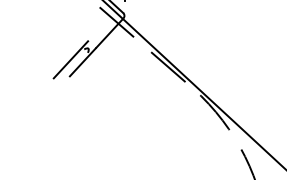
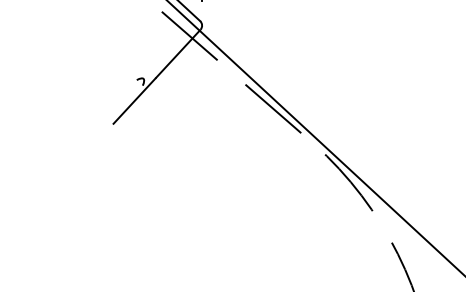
line: (70, 59) -> (114, 96), removed

